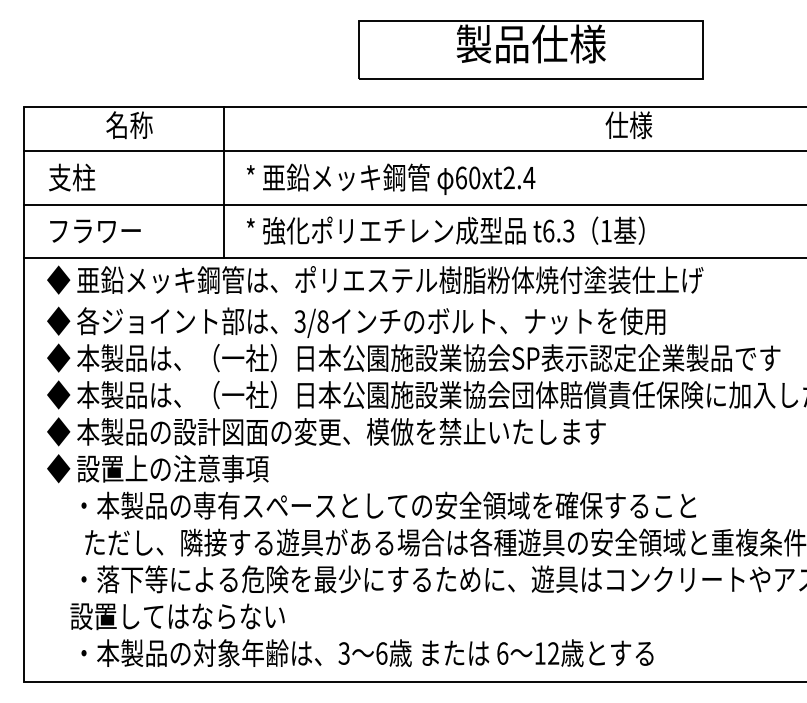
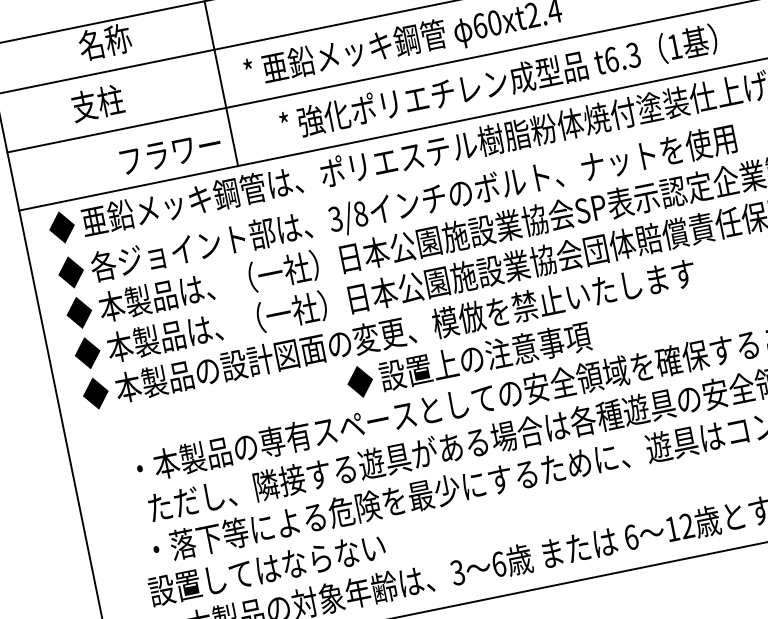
text: (72, 177) -> (98, 103), moved
text: (445, 230) -> (498, 82), moved
text: (95, 231) -> (170, 153), moved
text: (157, 468) -> (468, 359), moved

